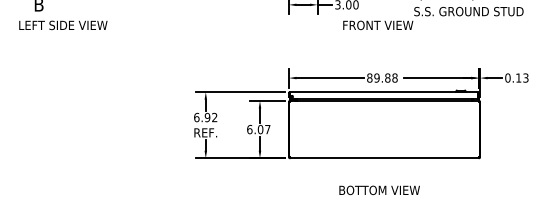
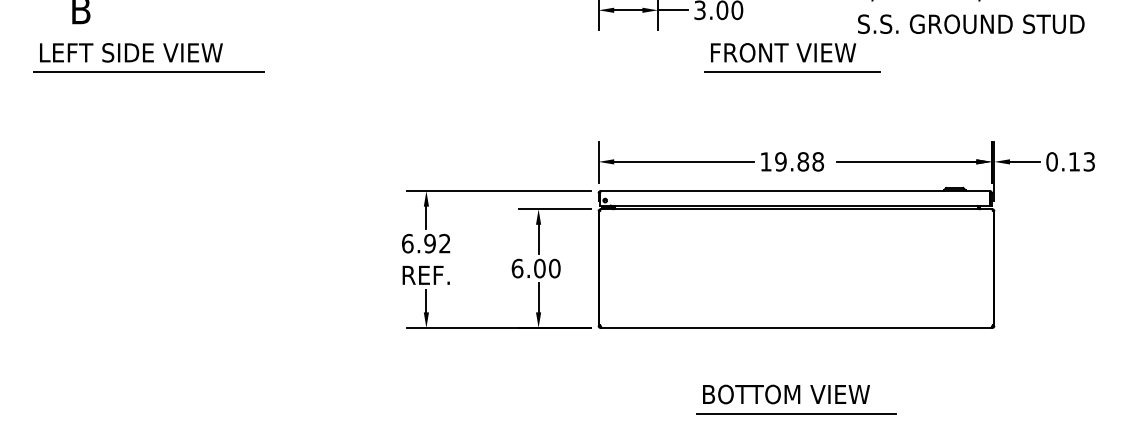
line: (71, 34) -> (148, 71), added
line: (382, 34) -> (792, 71), added
text: (369, 77) -> (765, 160), 89.88 -> 19.88
text: (267, 129) -> (554, 268), 6.07 -> 6.00
line: (384, 199) -> (796, 413), added

